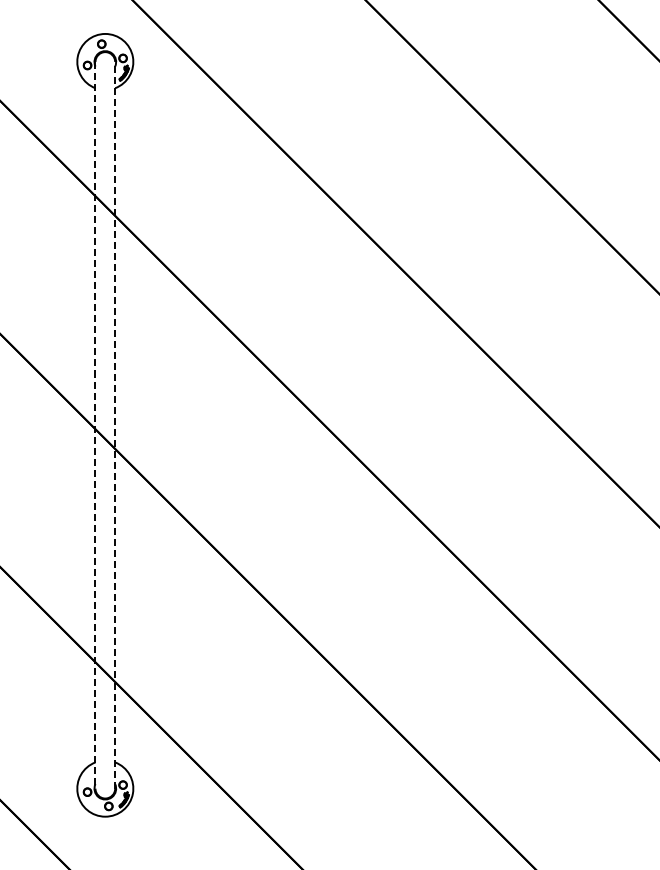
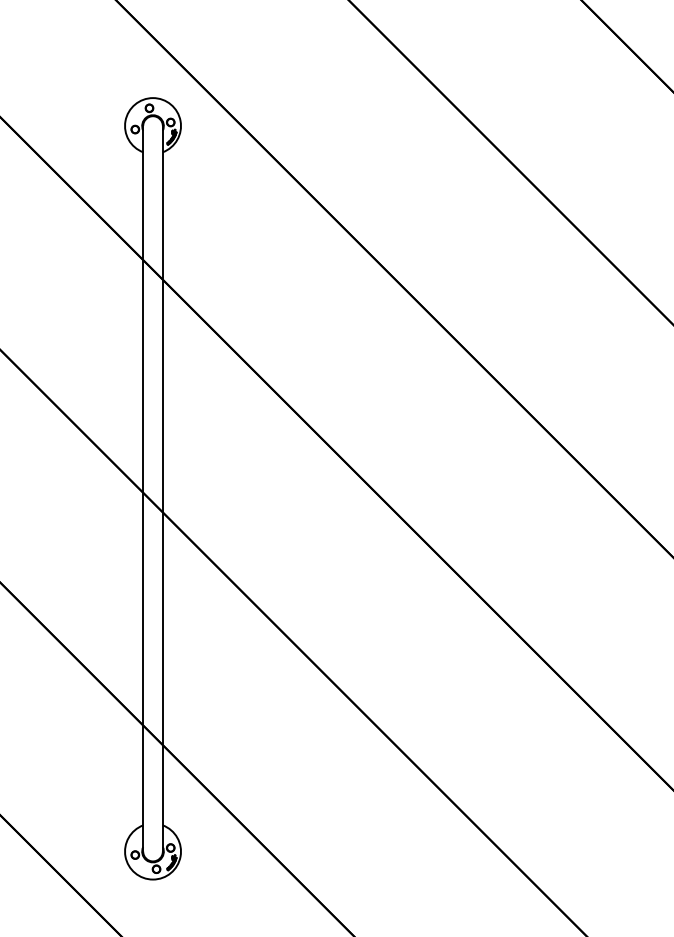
line: (95, 425) -> (143, 488), dashed -> solid
line: (114, 425) -> (162, 488), dashed -> solid

